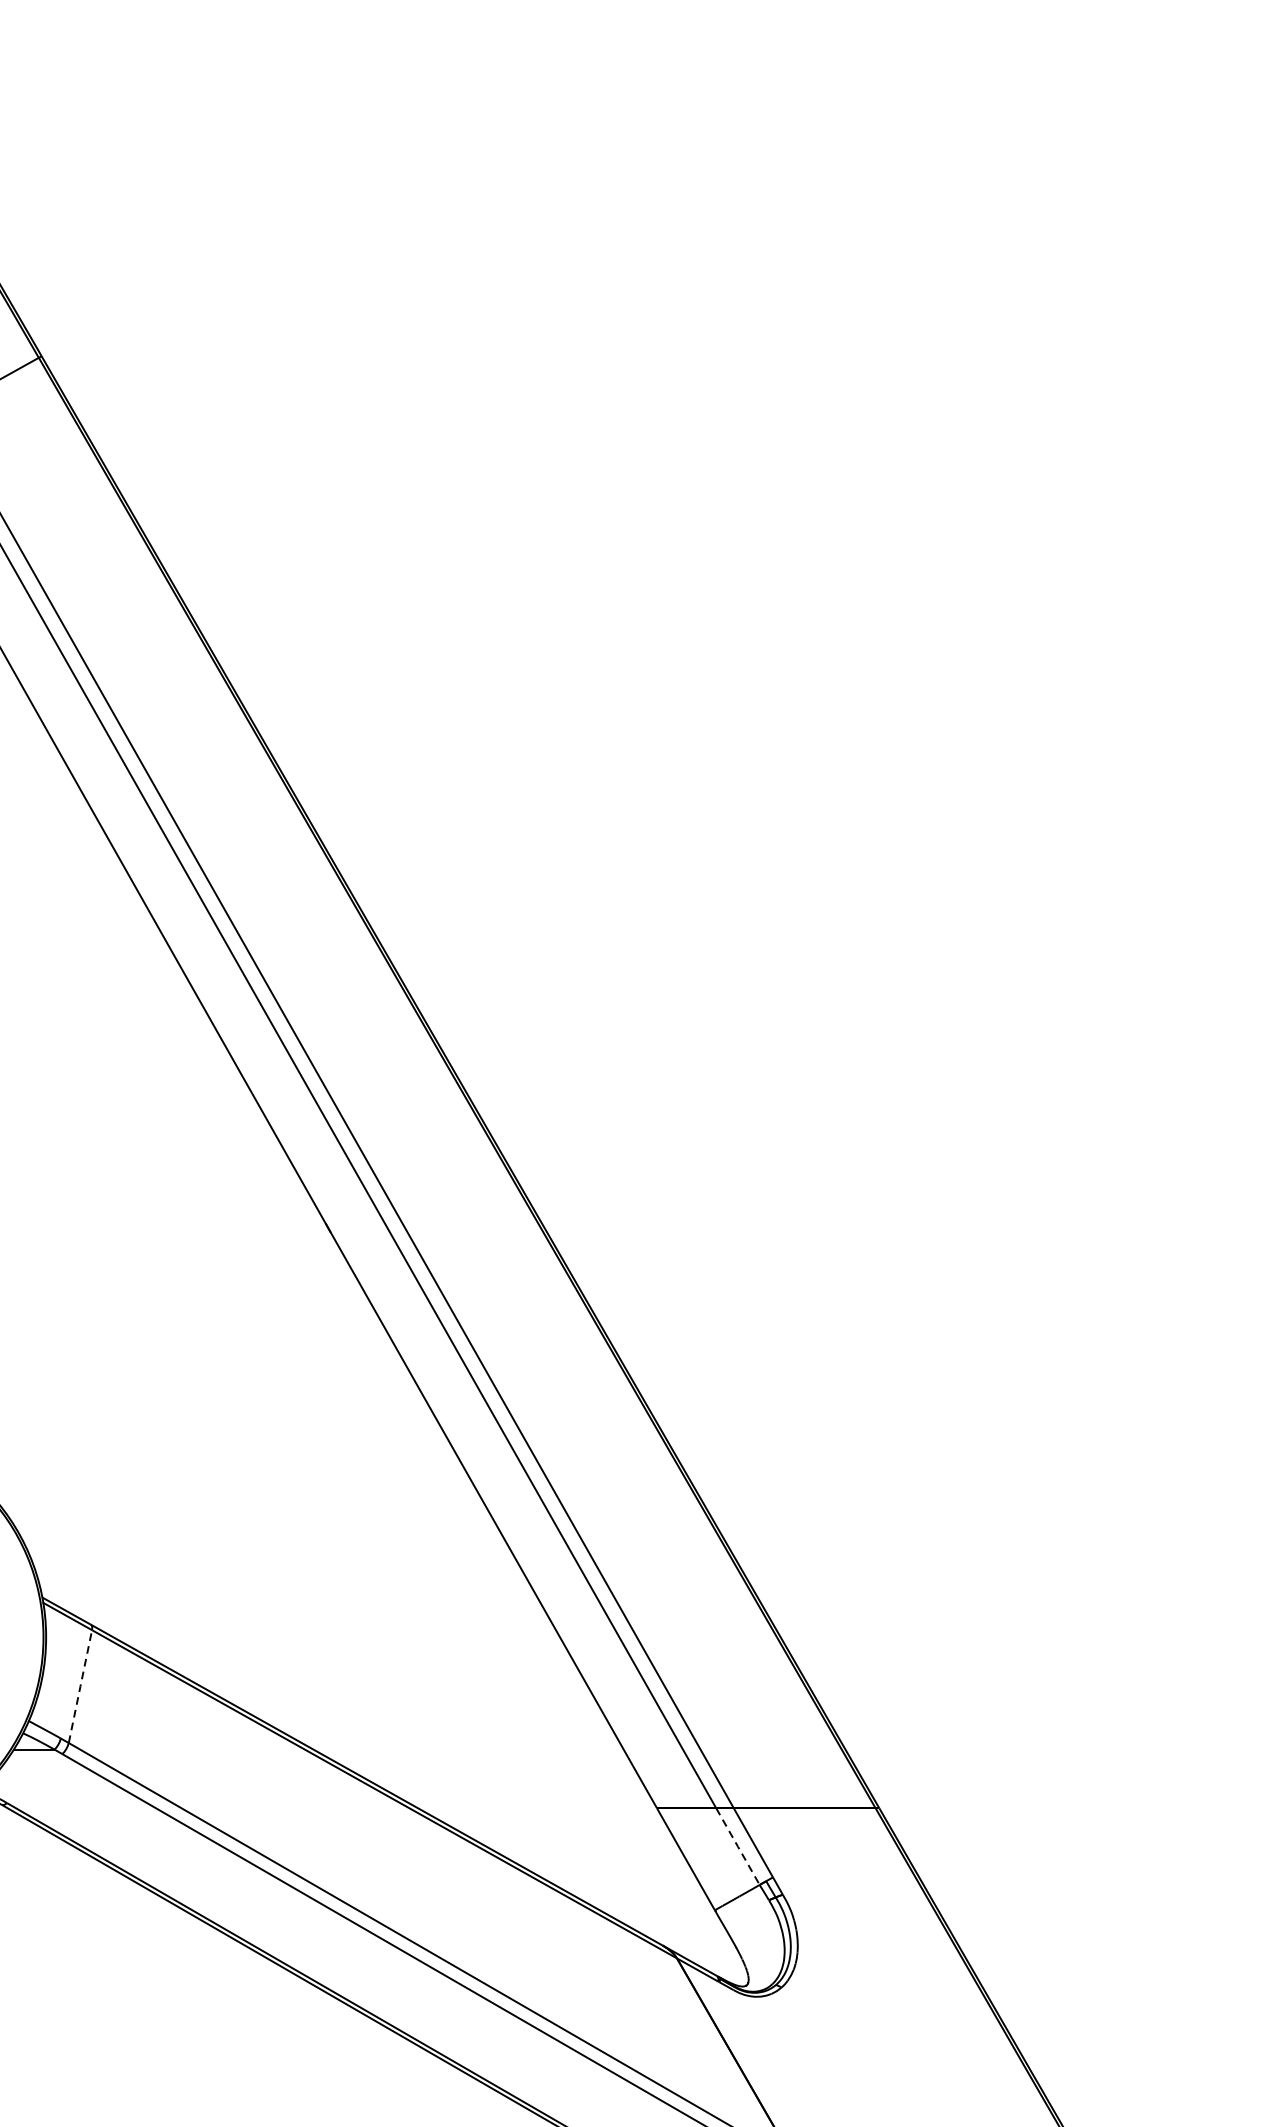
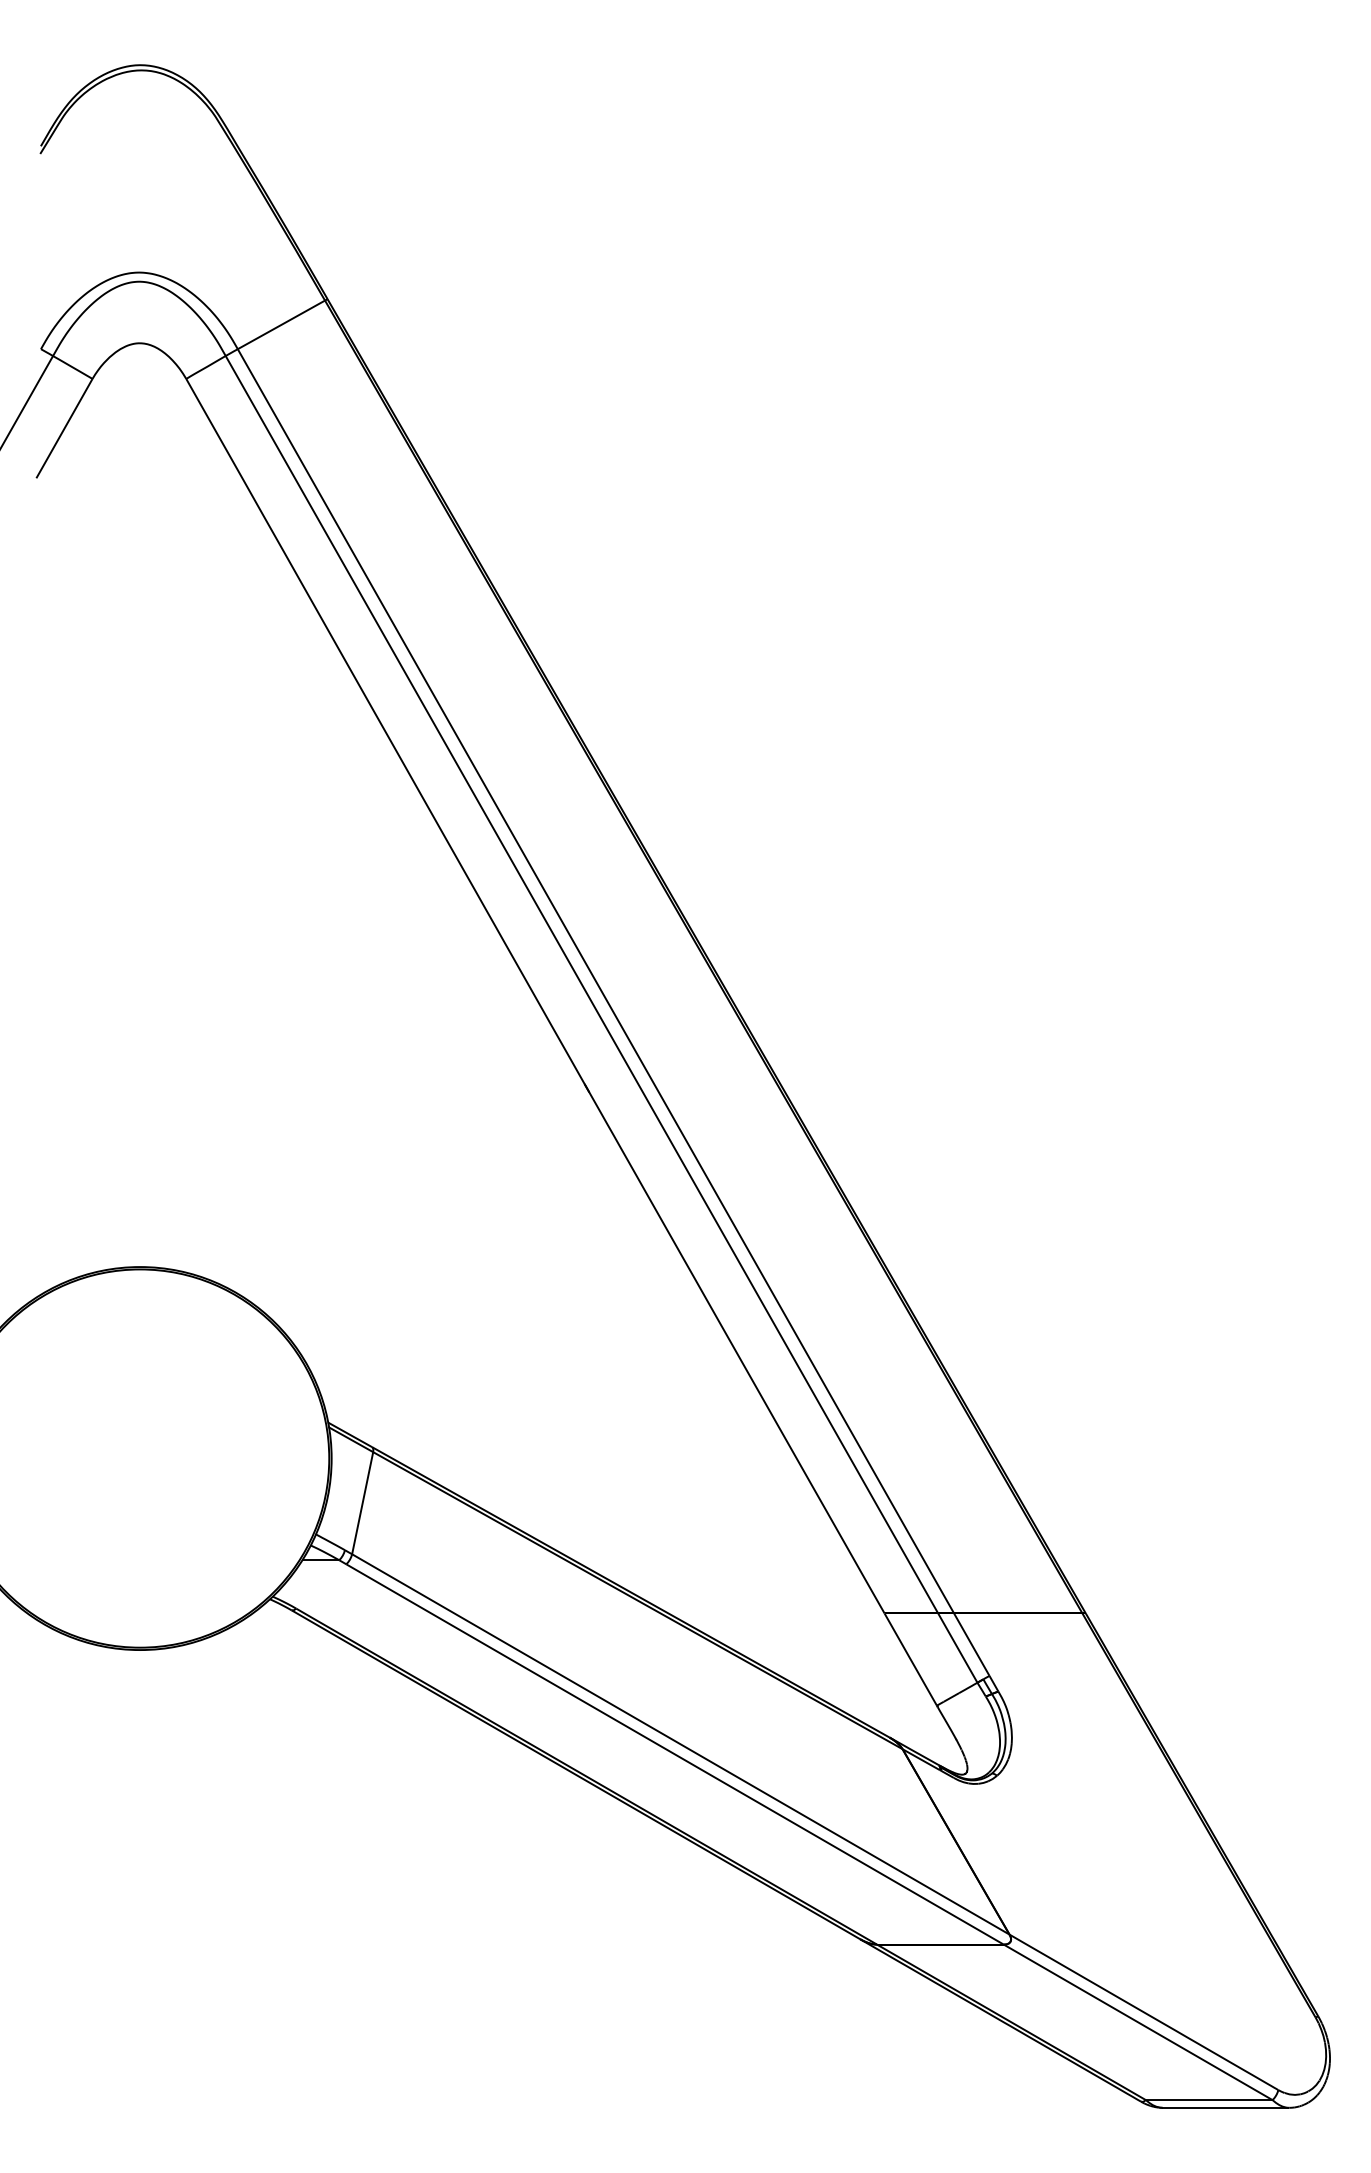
line: (80, 1686) -> (362, 1503), dashed -> solid
line: (737, 1847) -> (957, 1648), dashed -> solid

